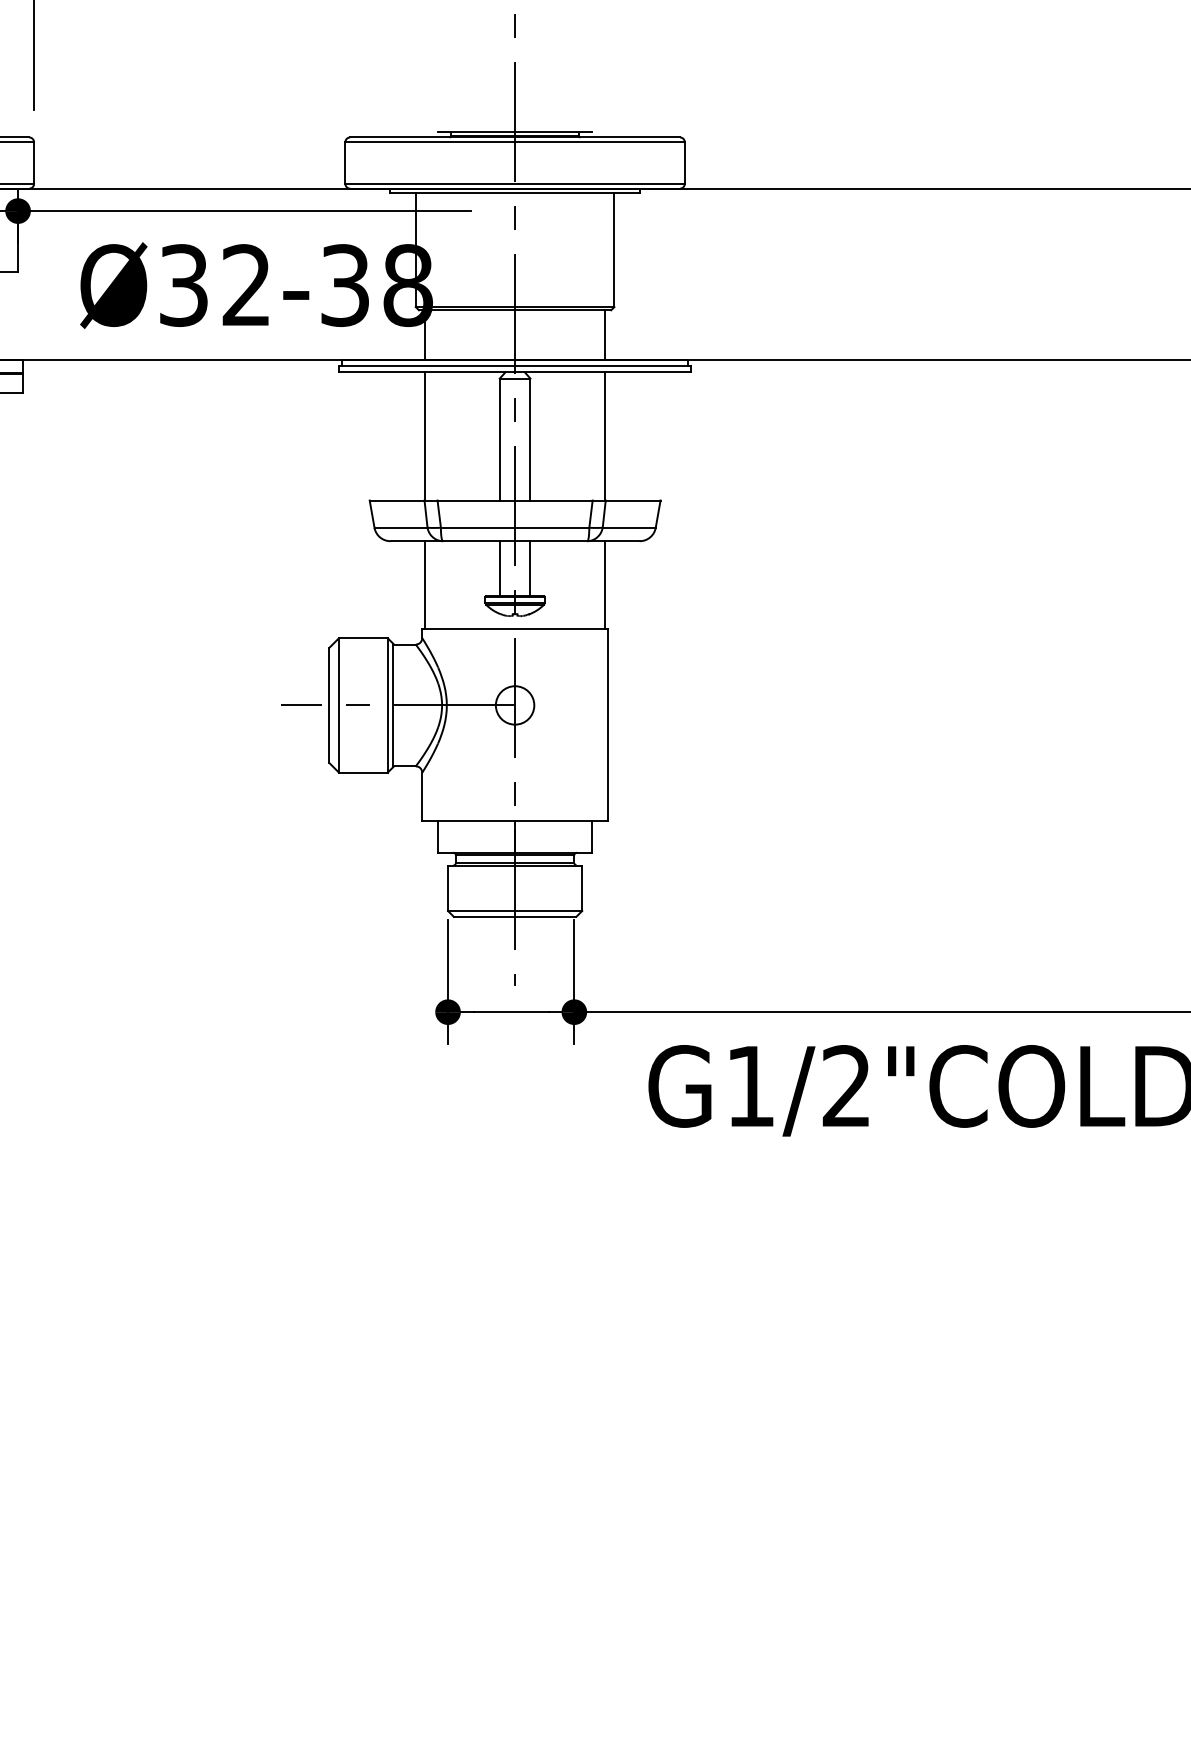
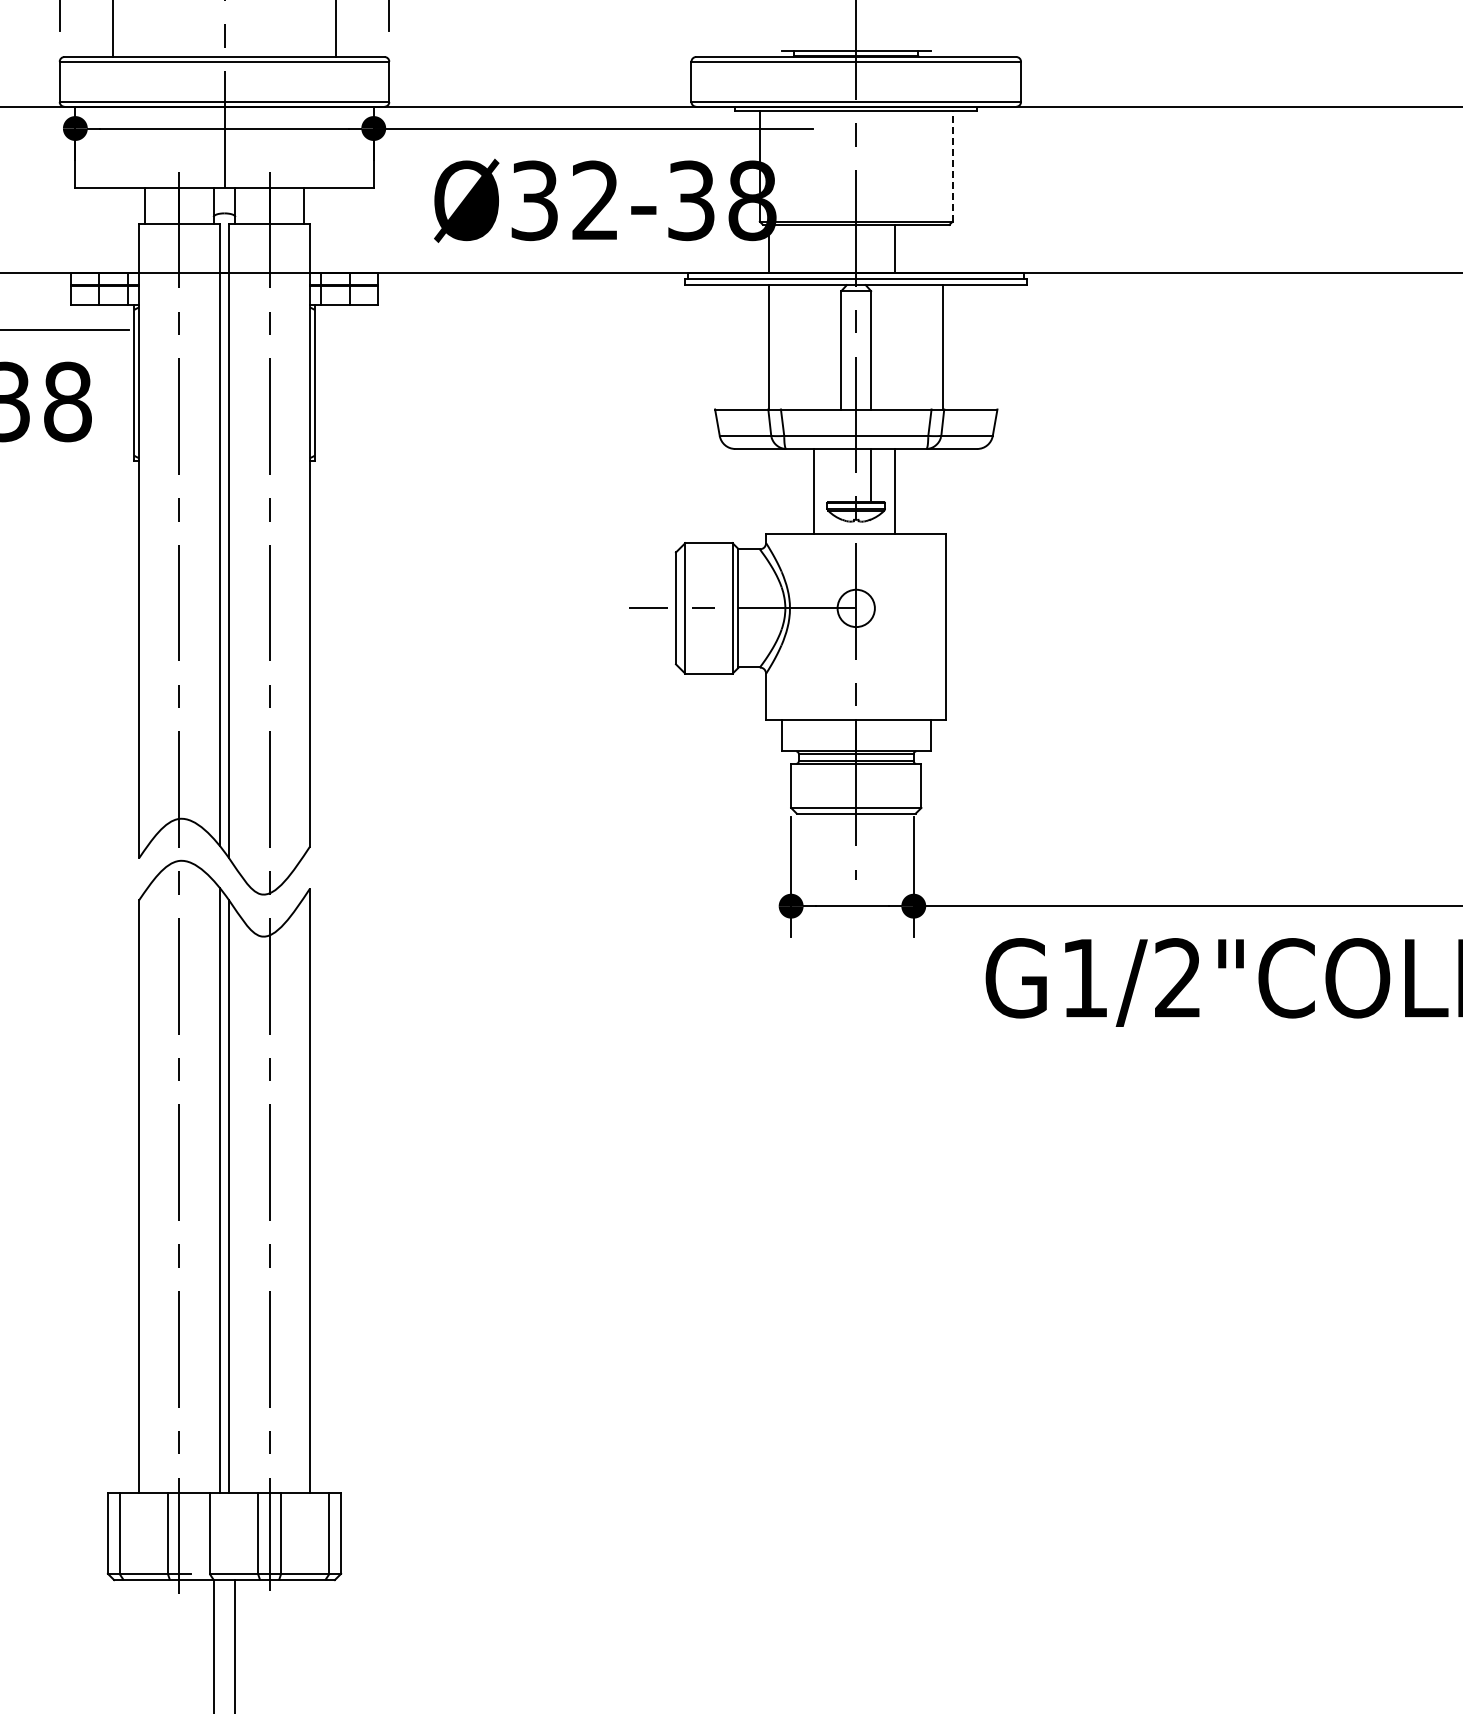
line: (614, 249) -> (952, 165), solid -> dashed
line: (604, 334) -> (895, 248), moved
line: (499, 568) -> (841, 475), removed
line: (425, 583) -> (814, 490), moved
line: (604, 583) -> (895, 490), moved

